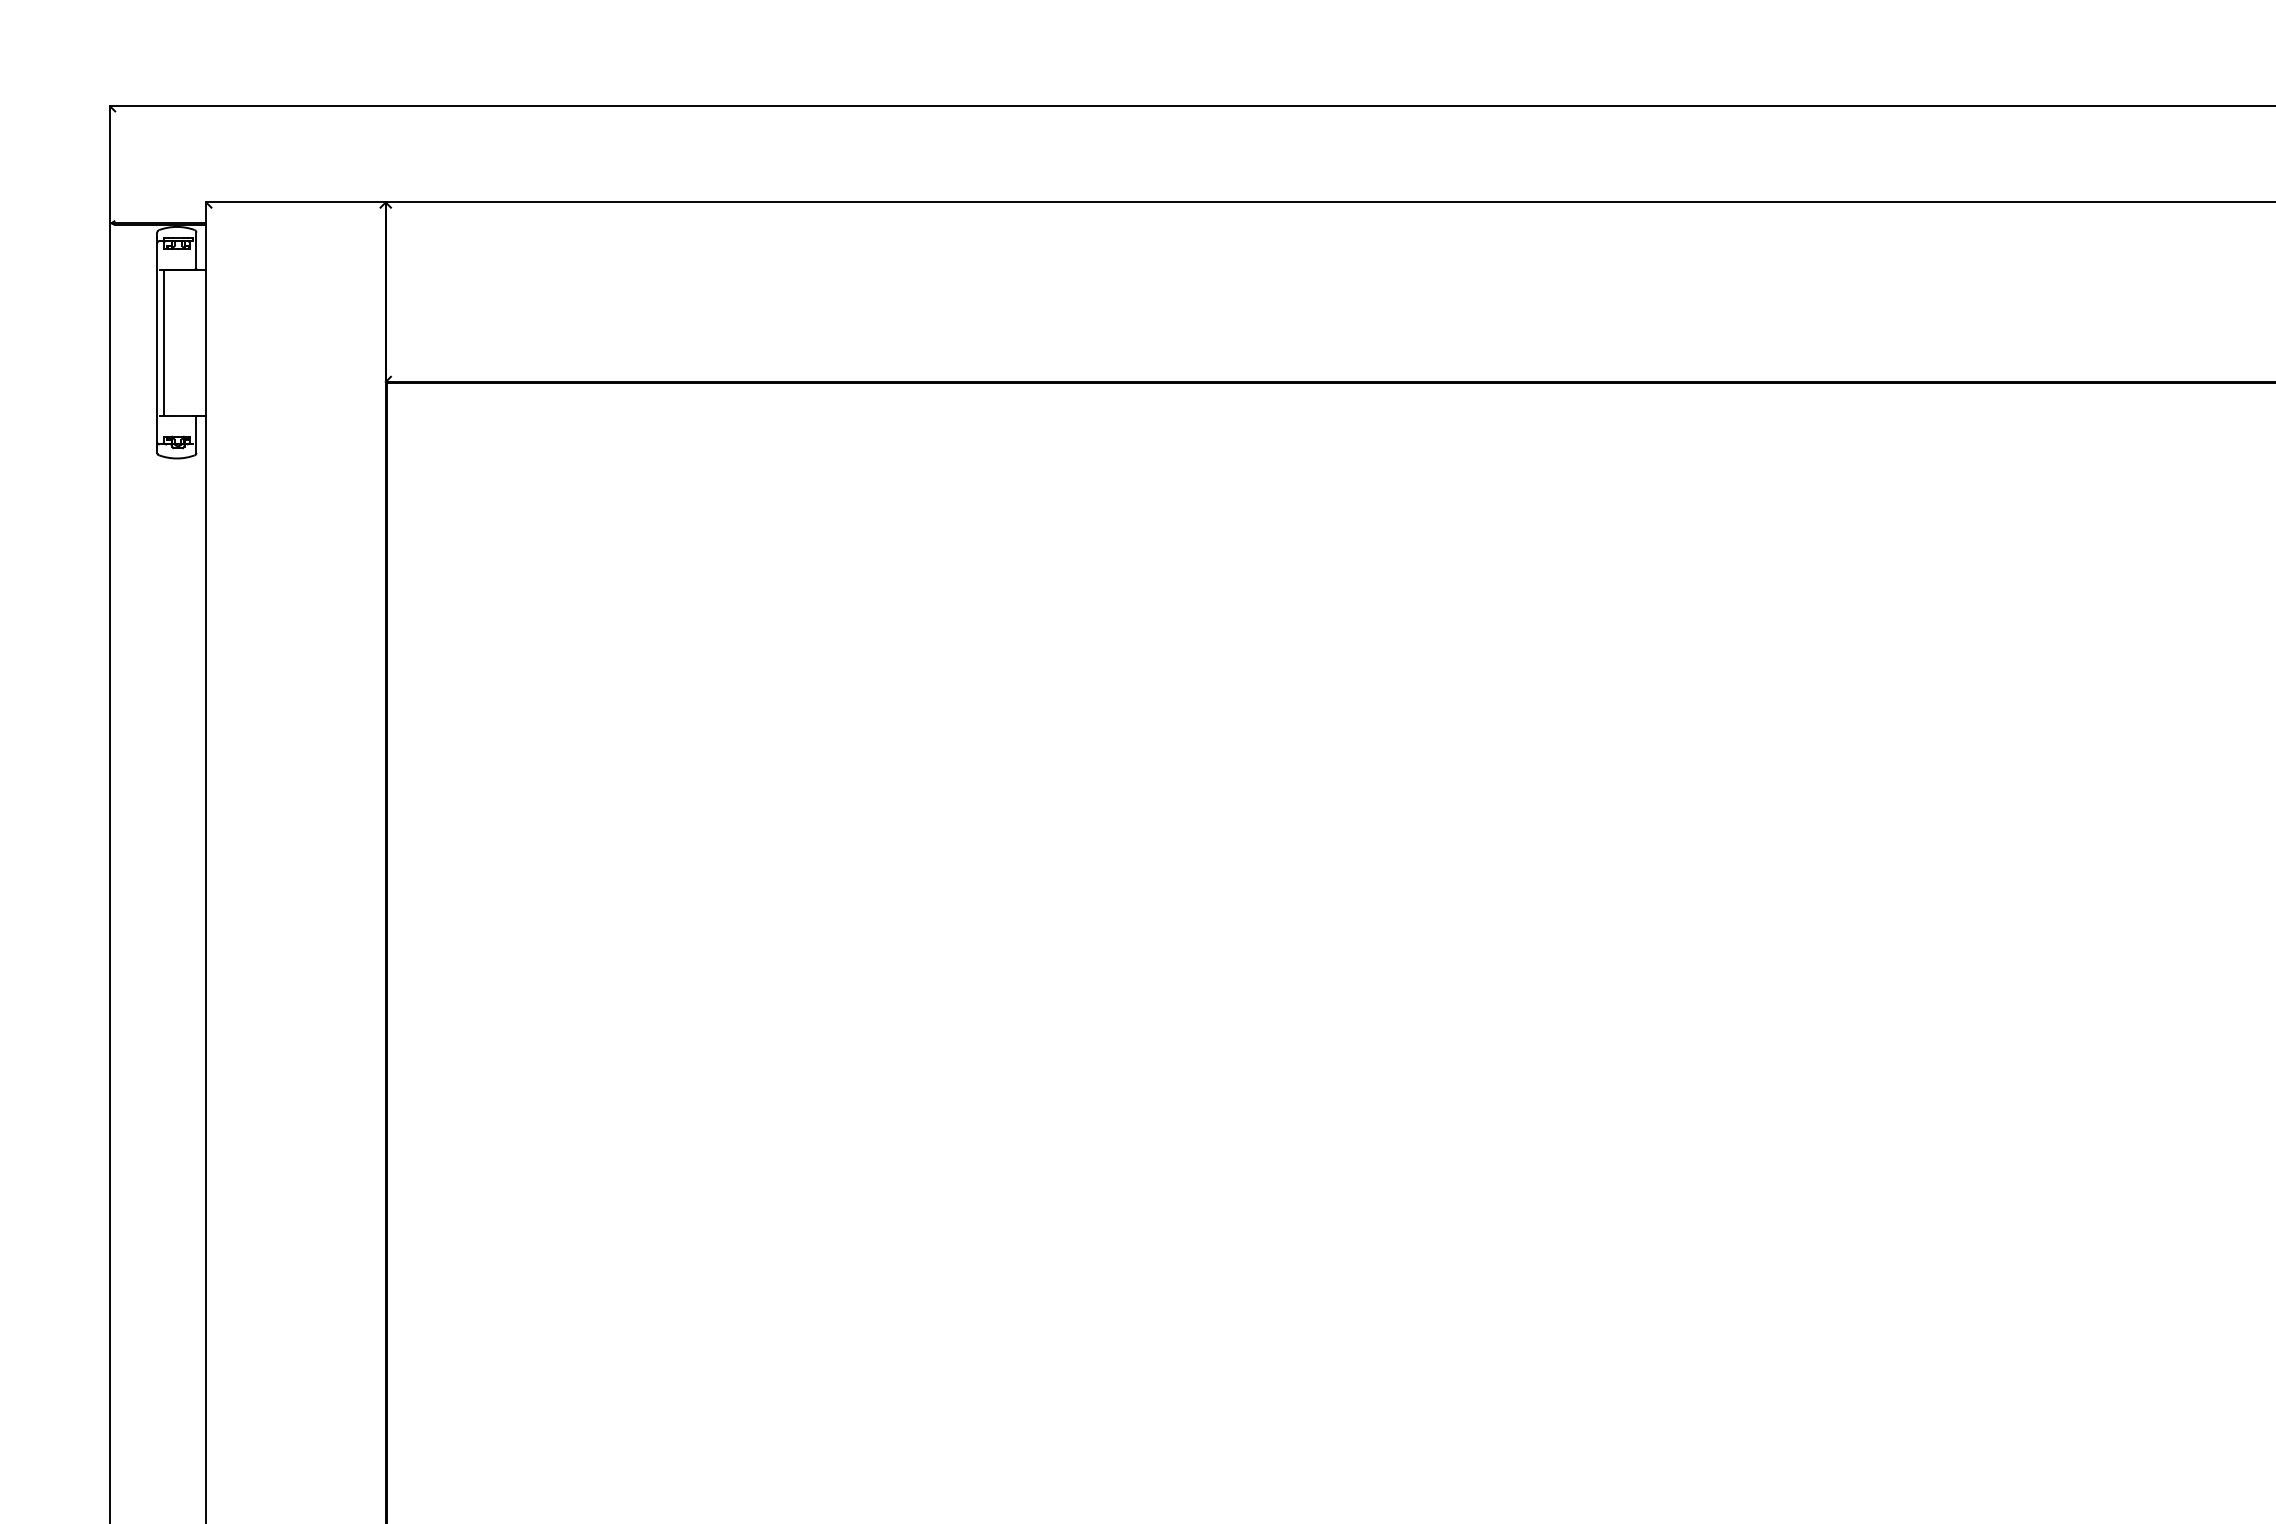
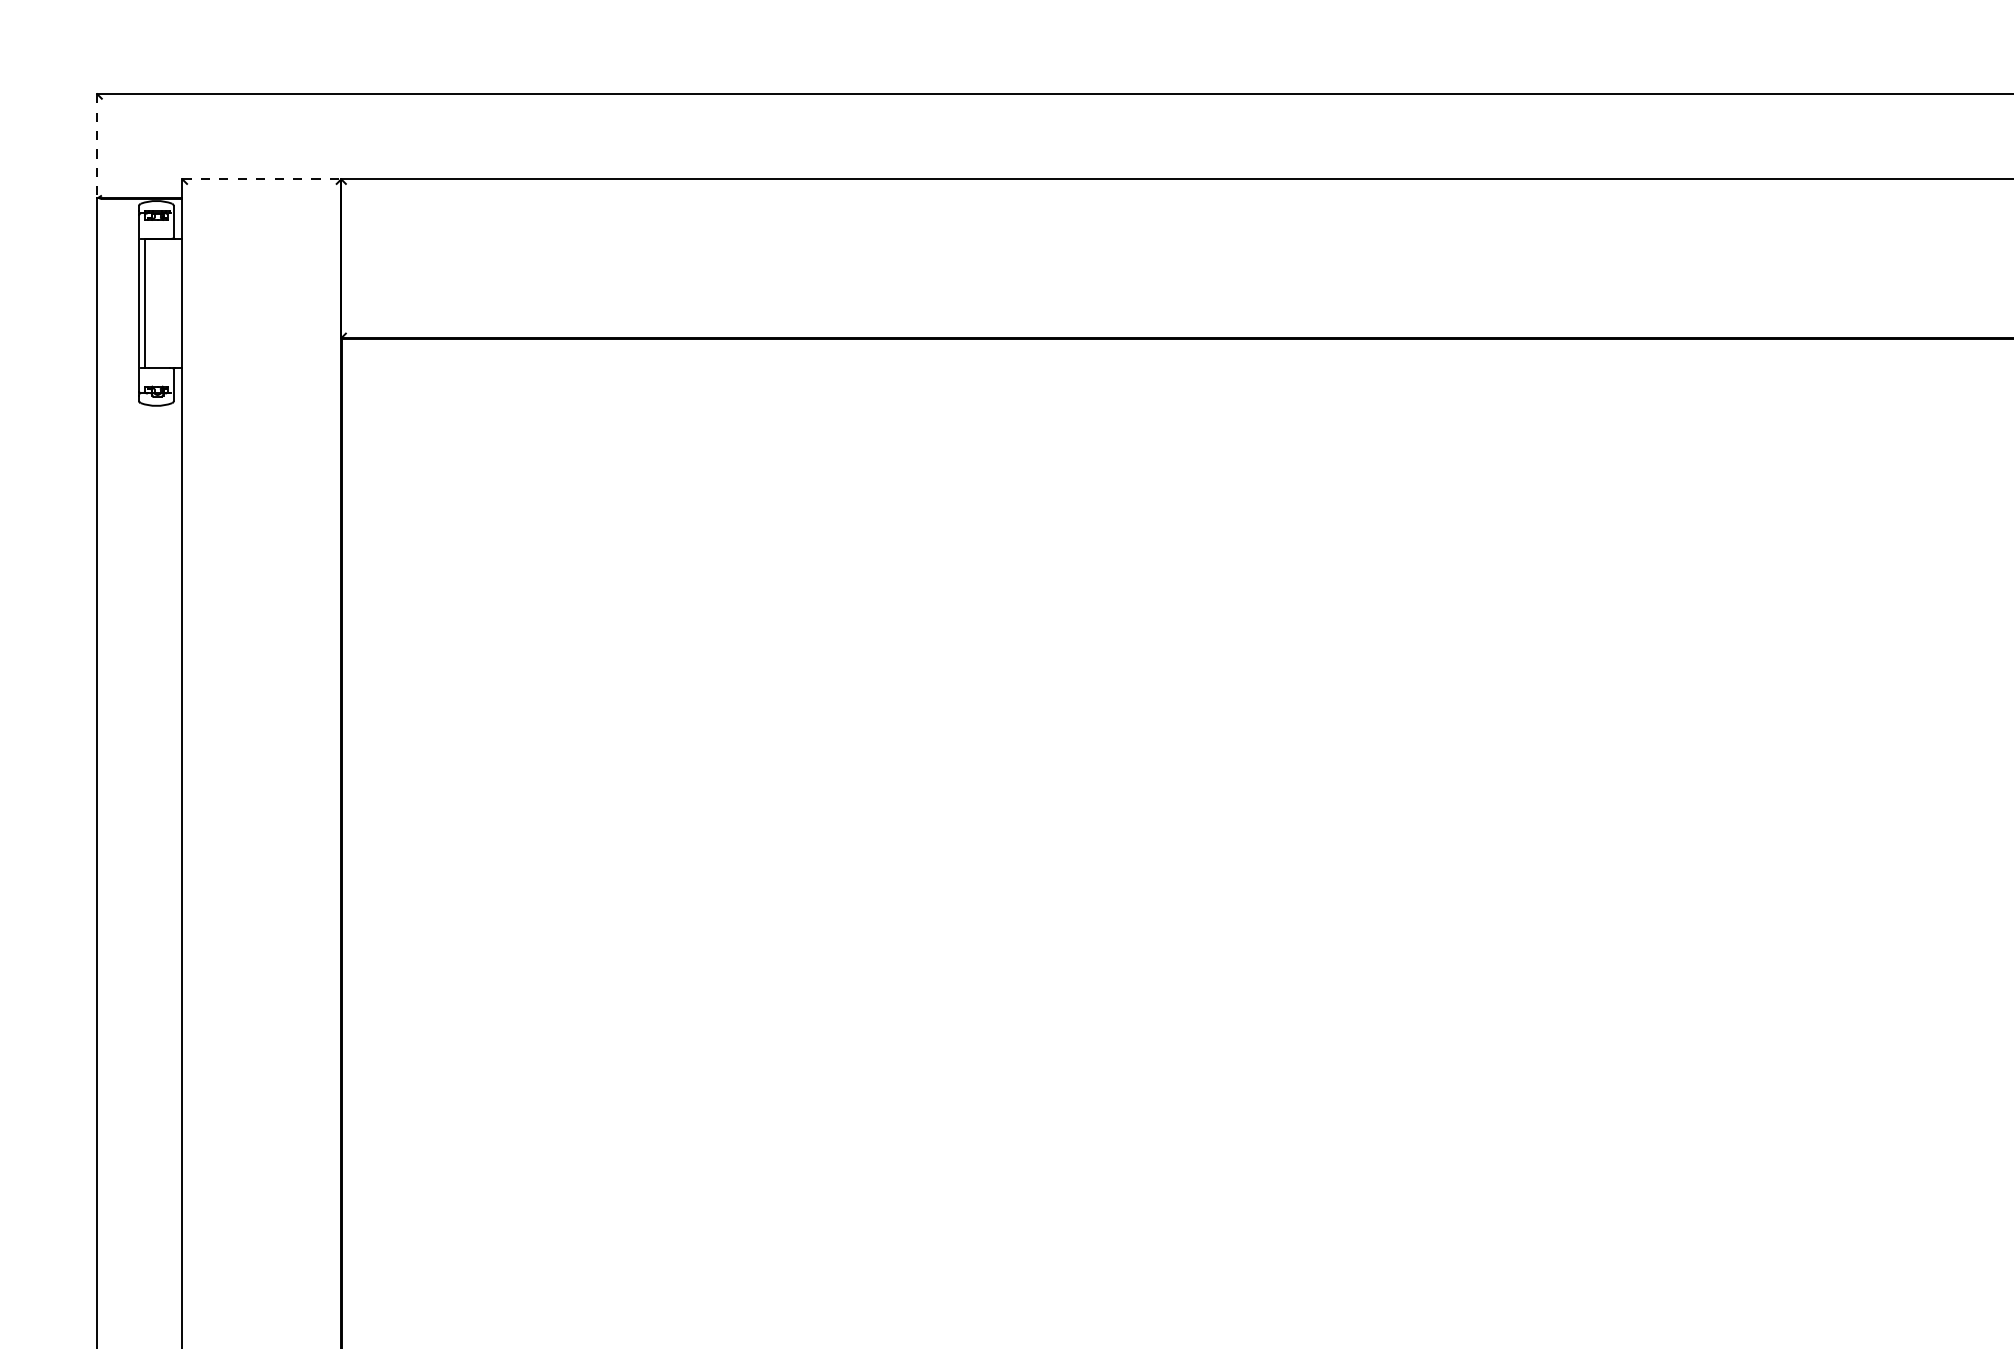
line: (110, 164) -> (97, 145), solid -> dashed
line: (296, 202) -> (262, 179), solid -> dashed

